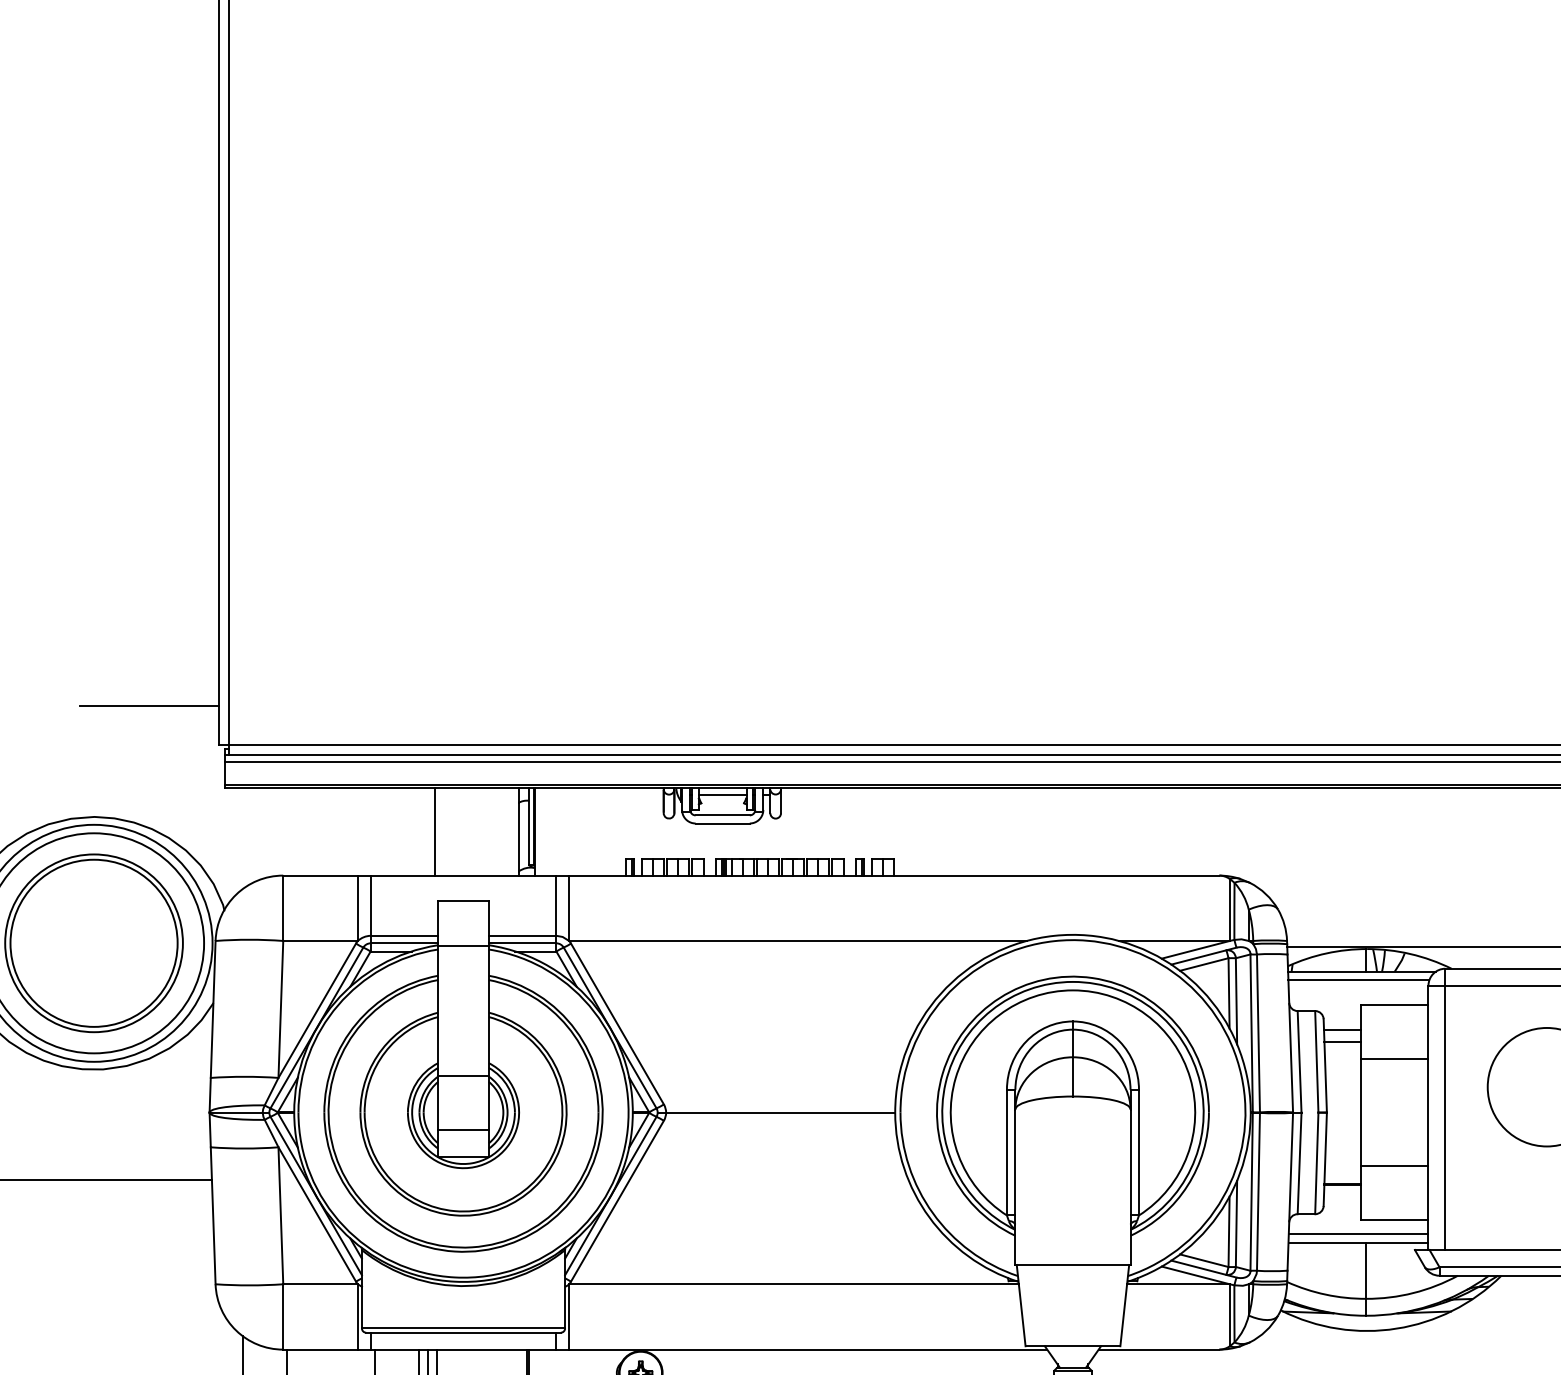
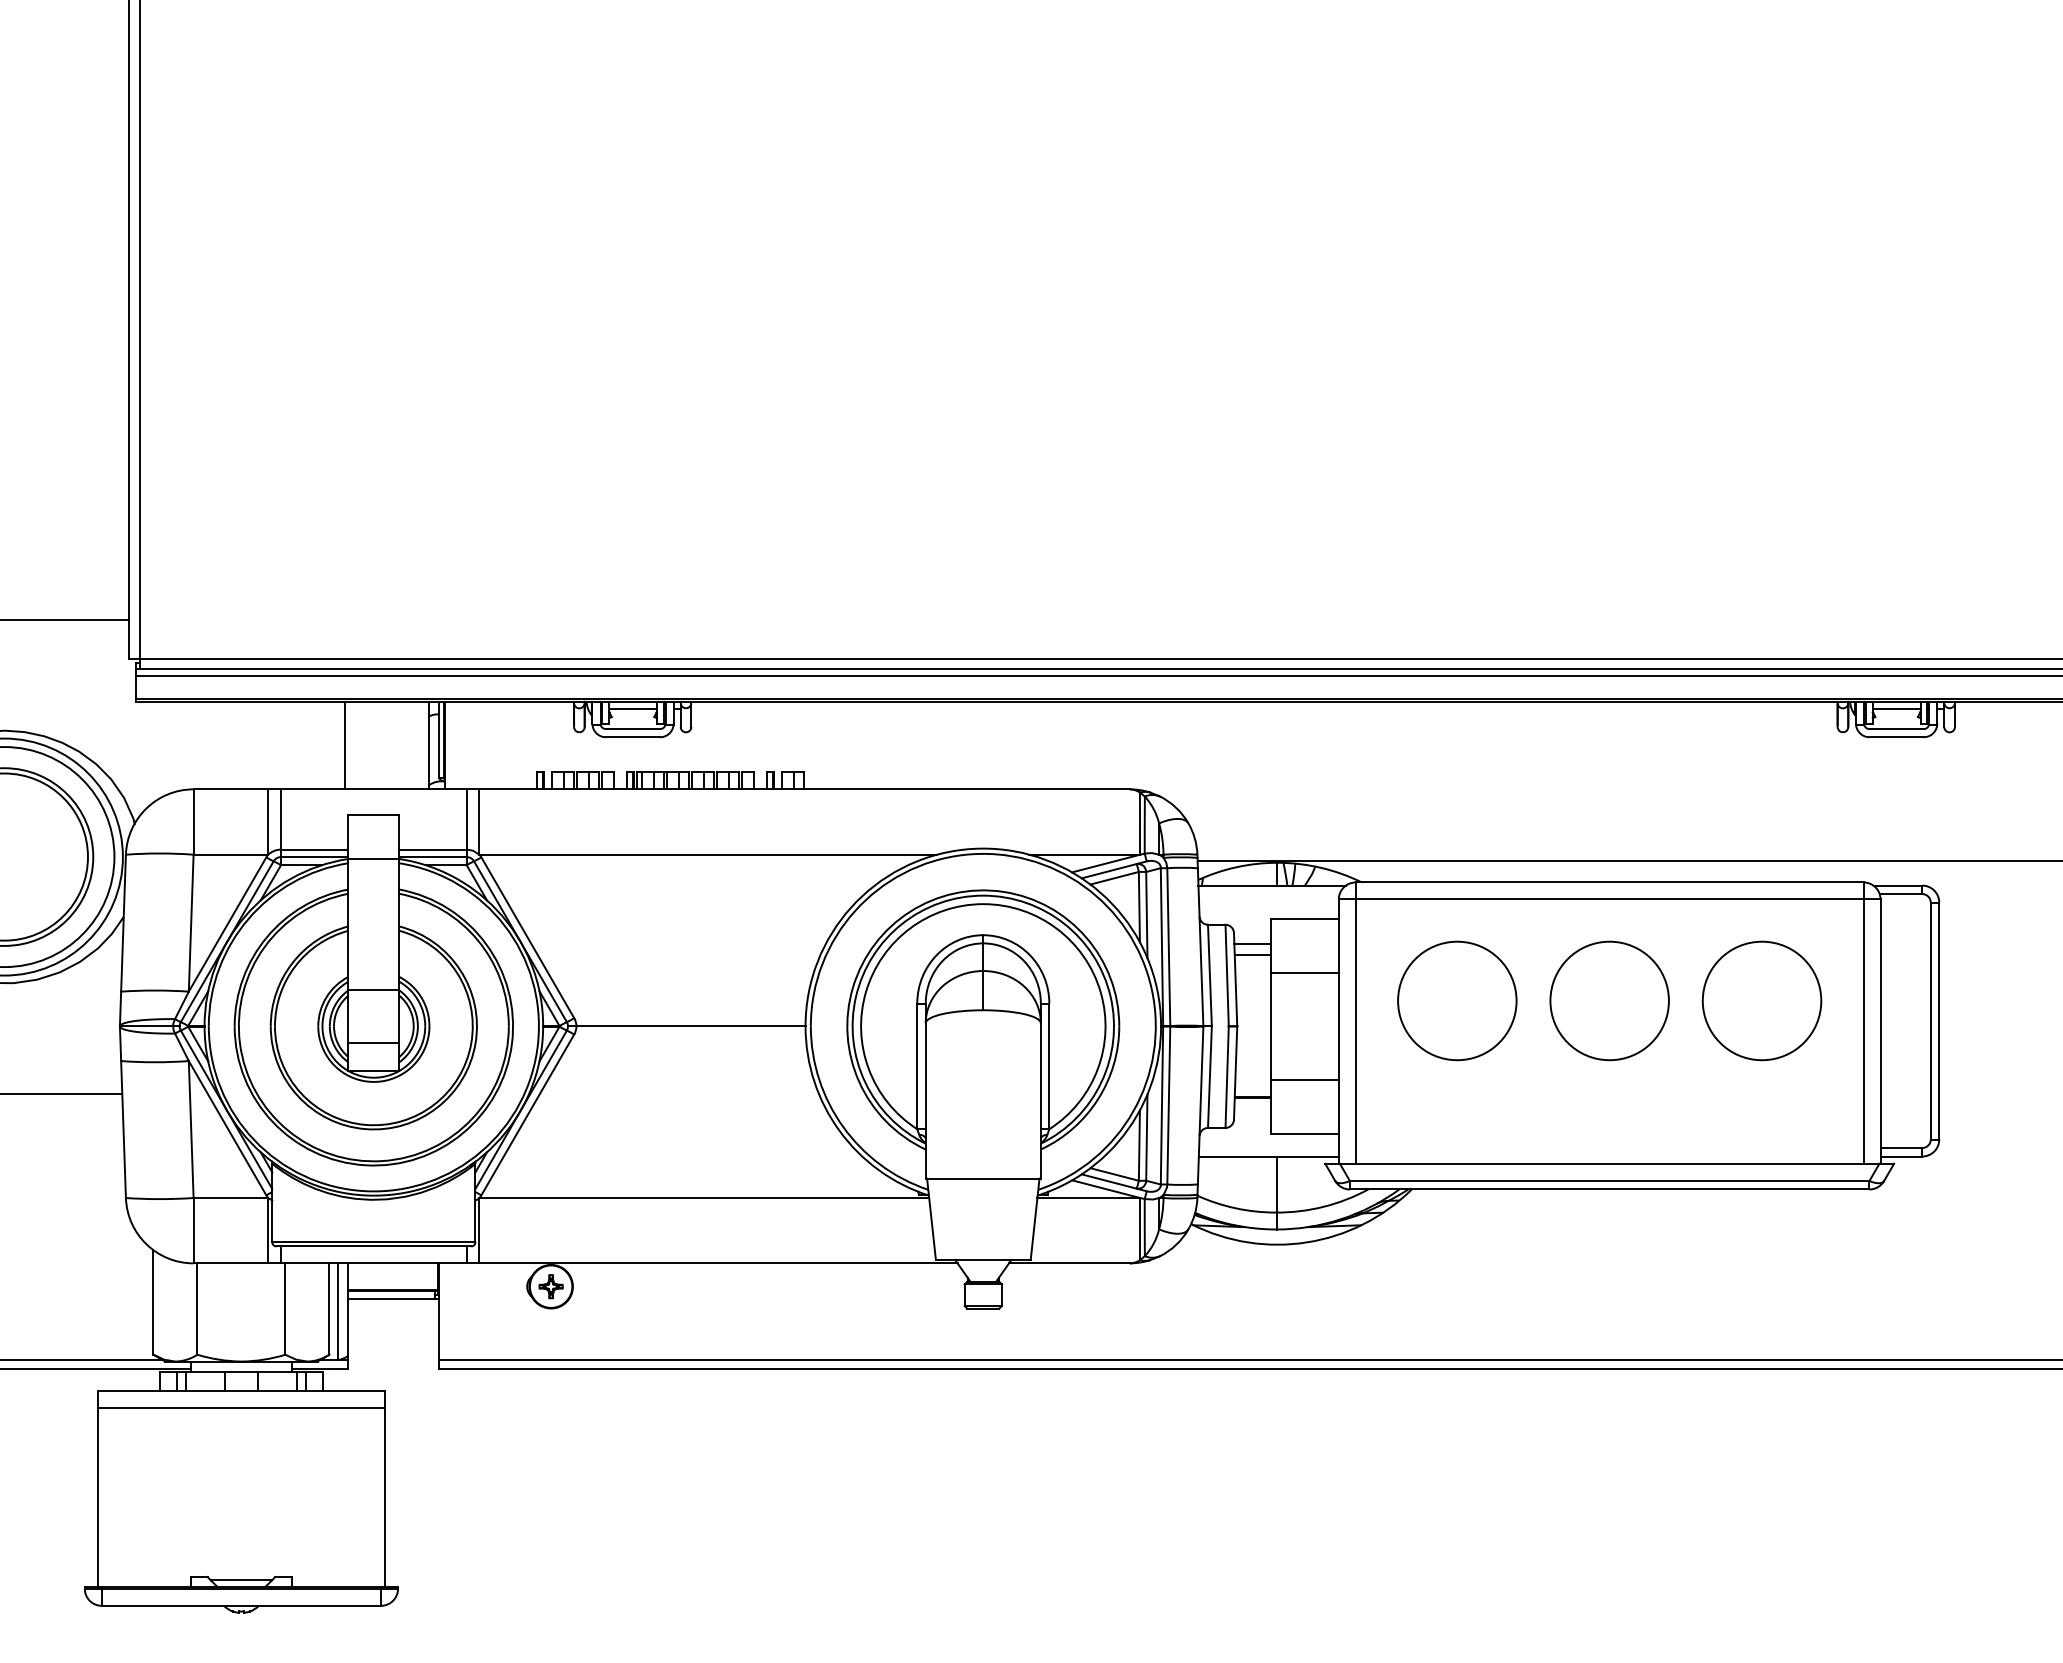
line: (1358, 980) -> (1268, 894), removed
line: (1358, 1234) -> (1268, 1148), removed

